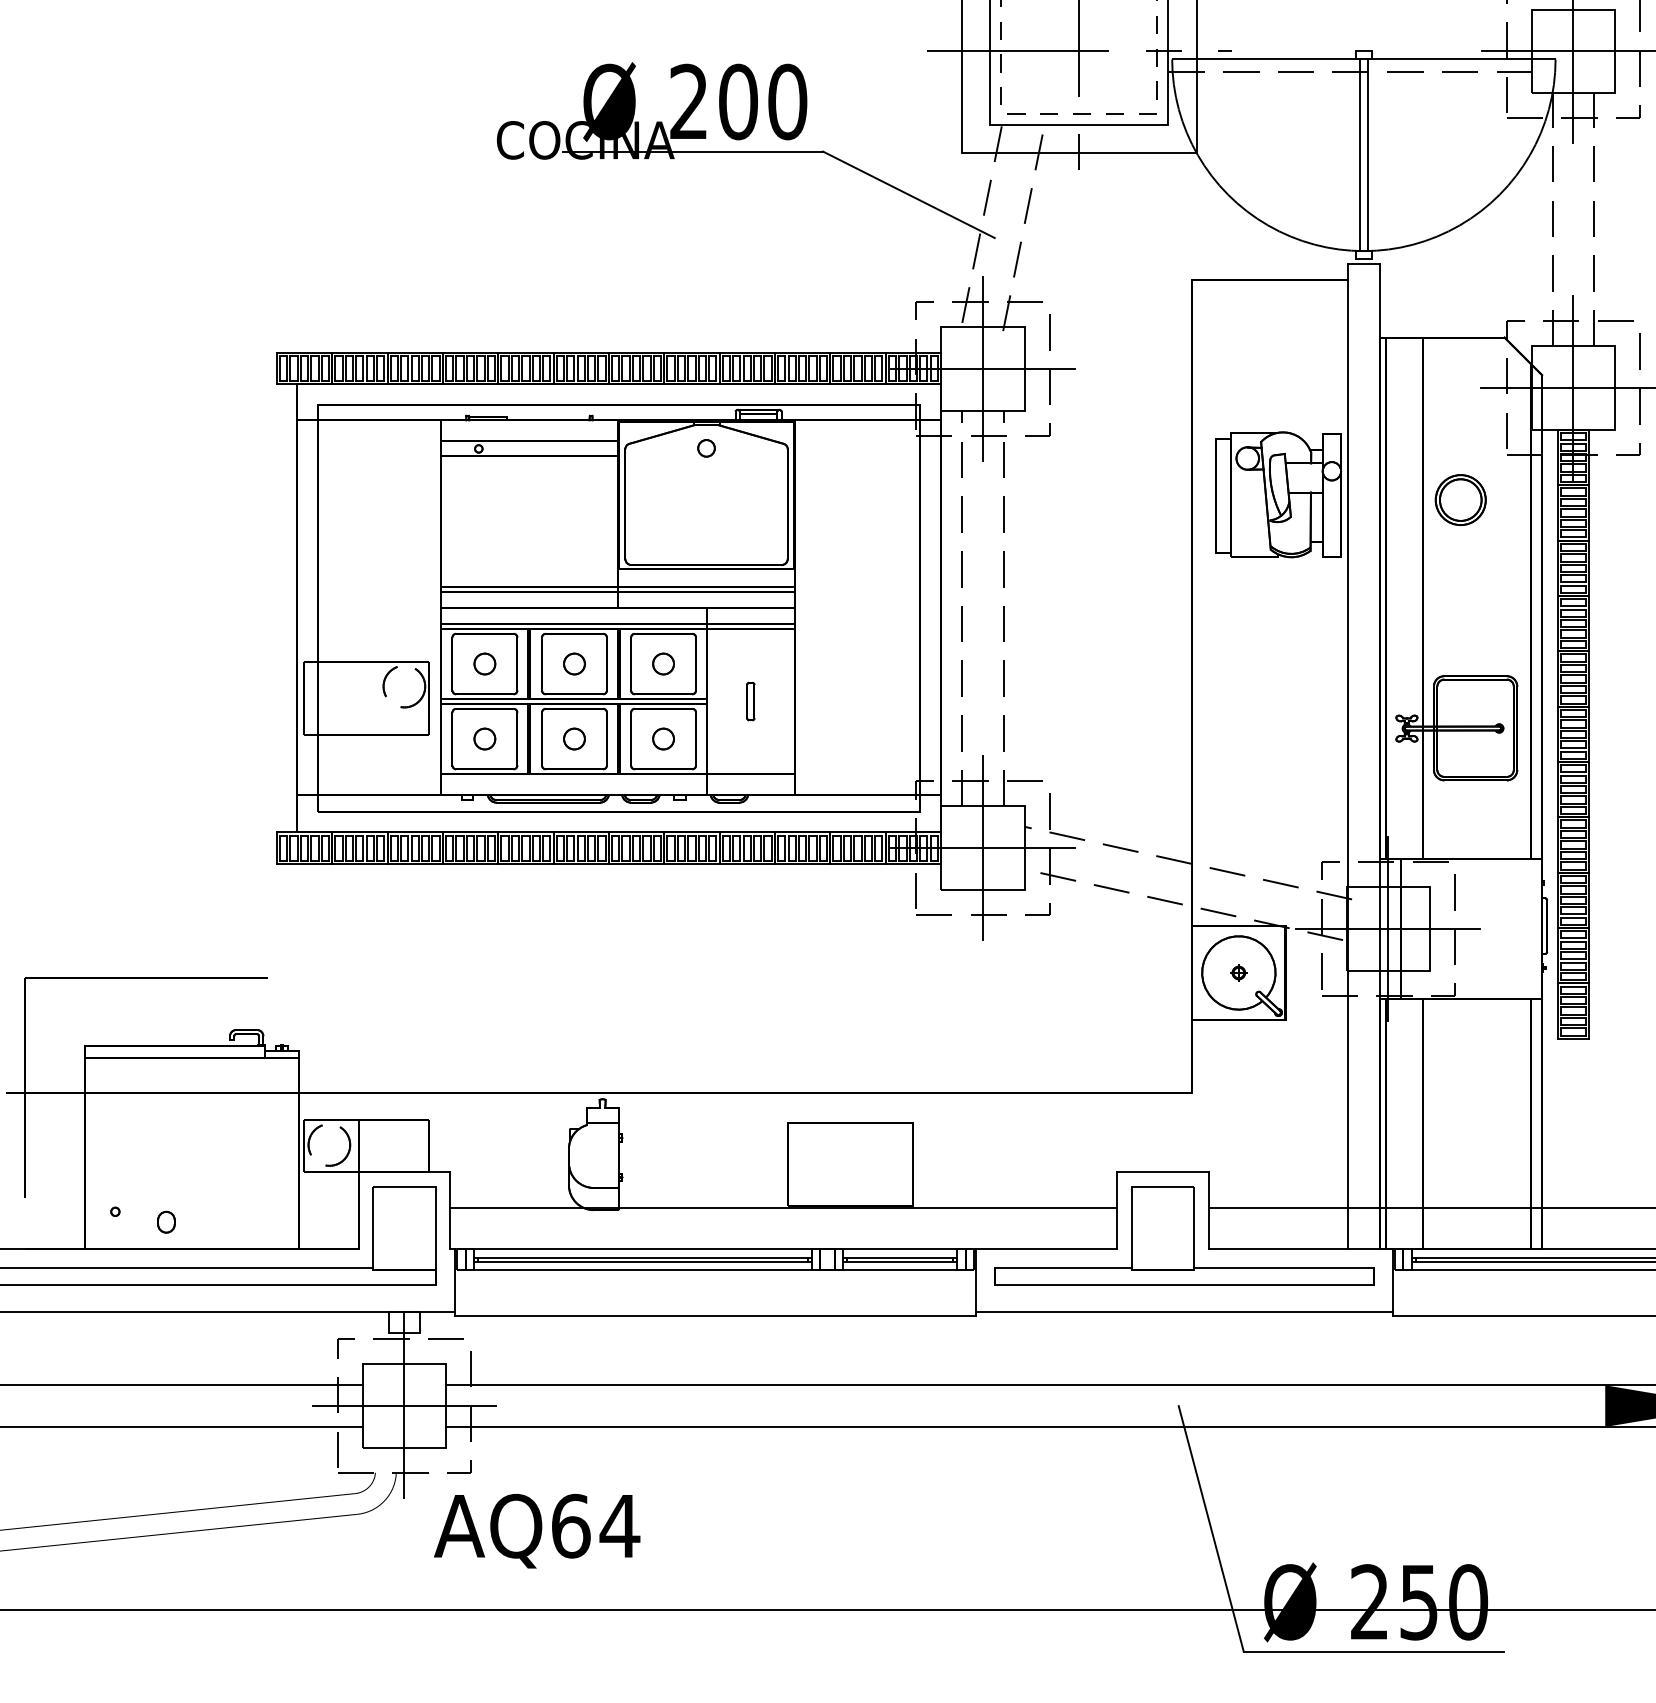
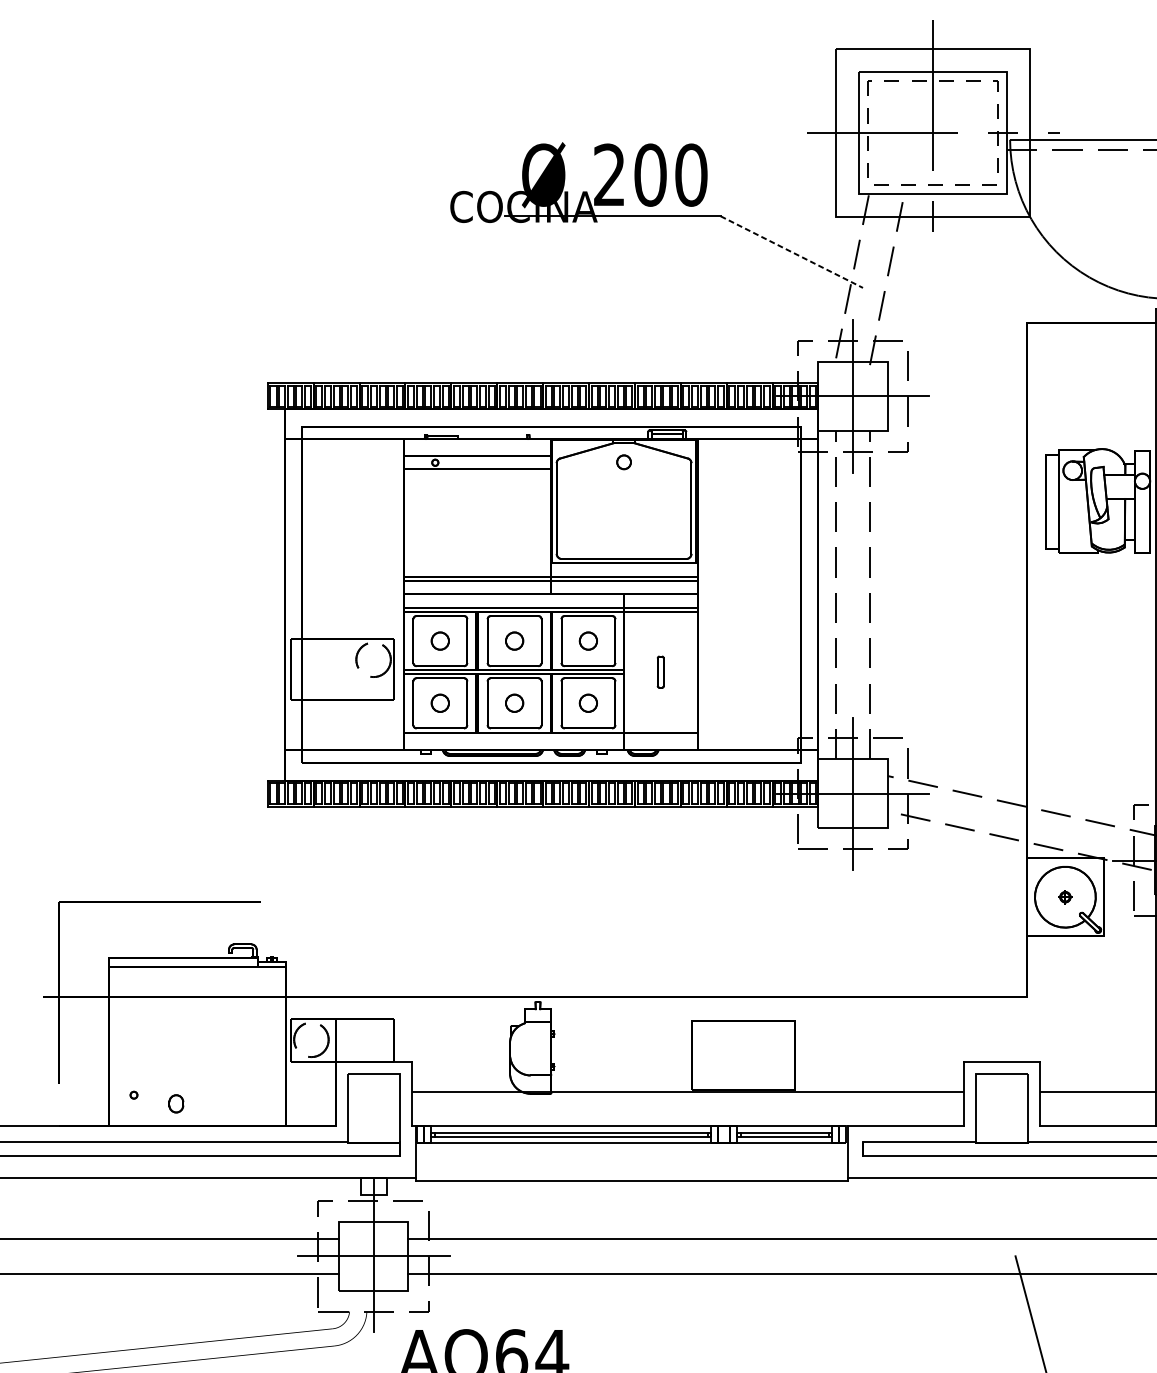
line: (909, 195) -> (792, 252), solid -> dashed

